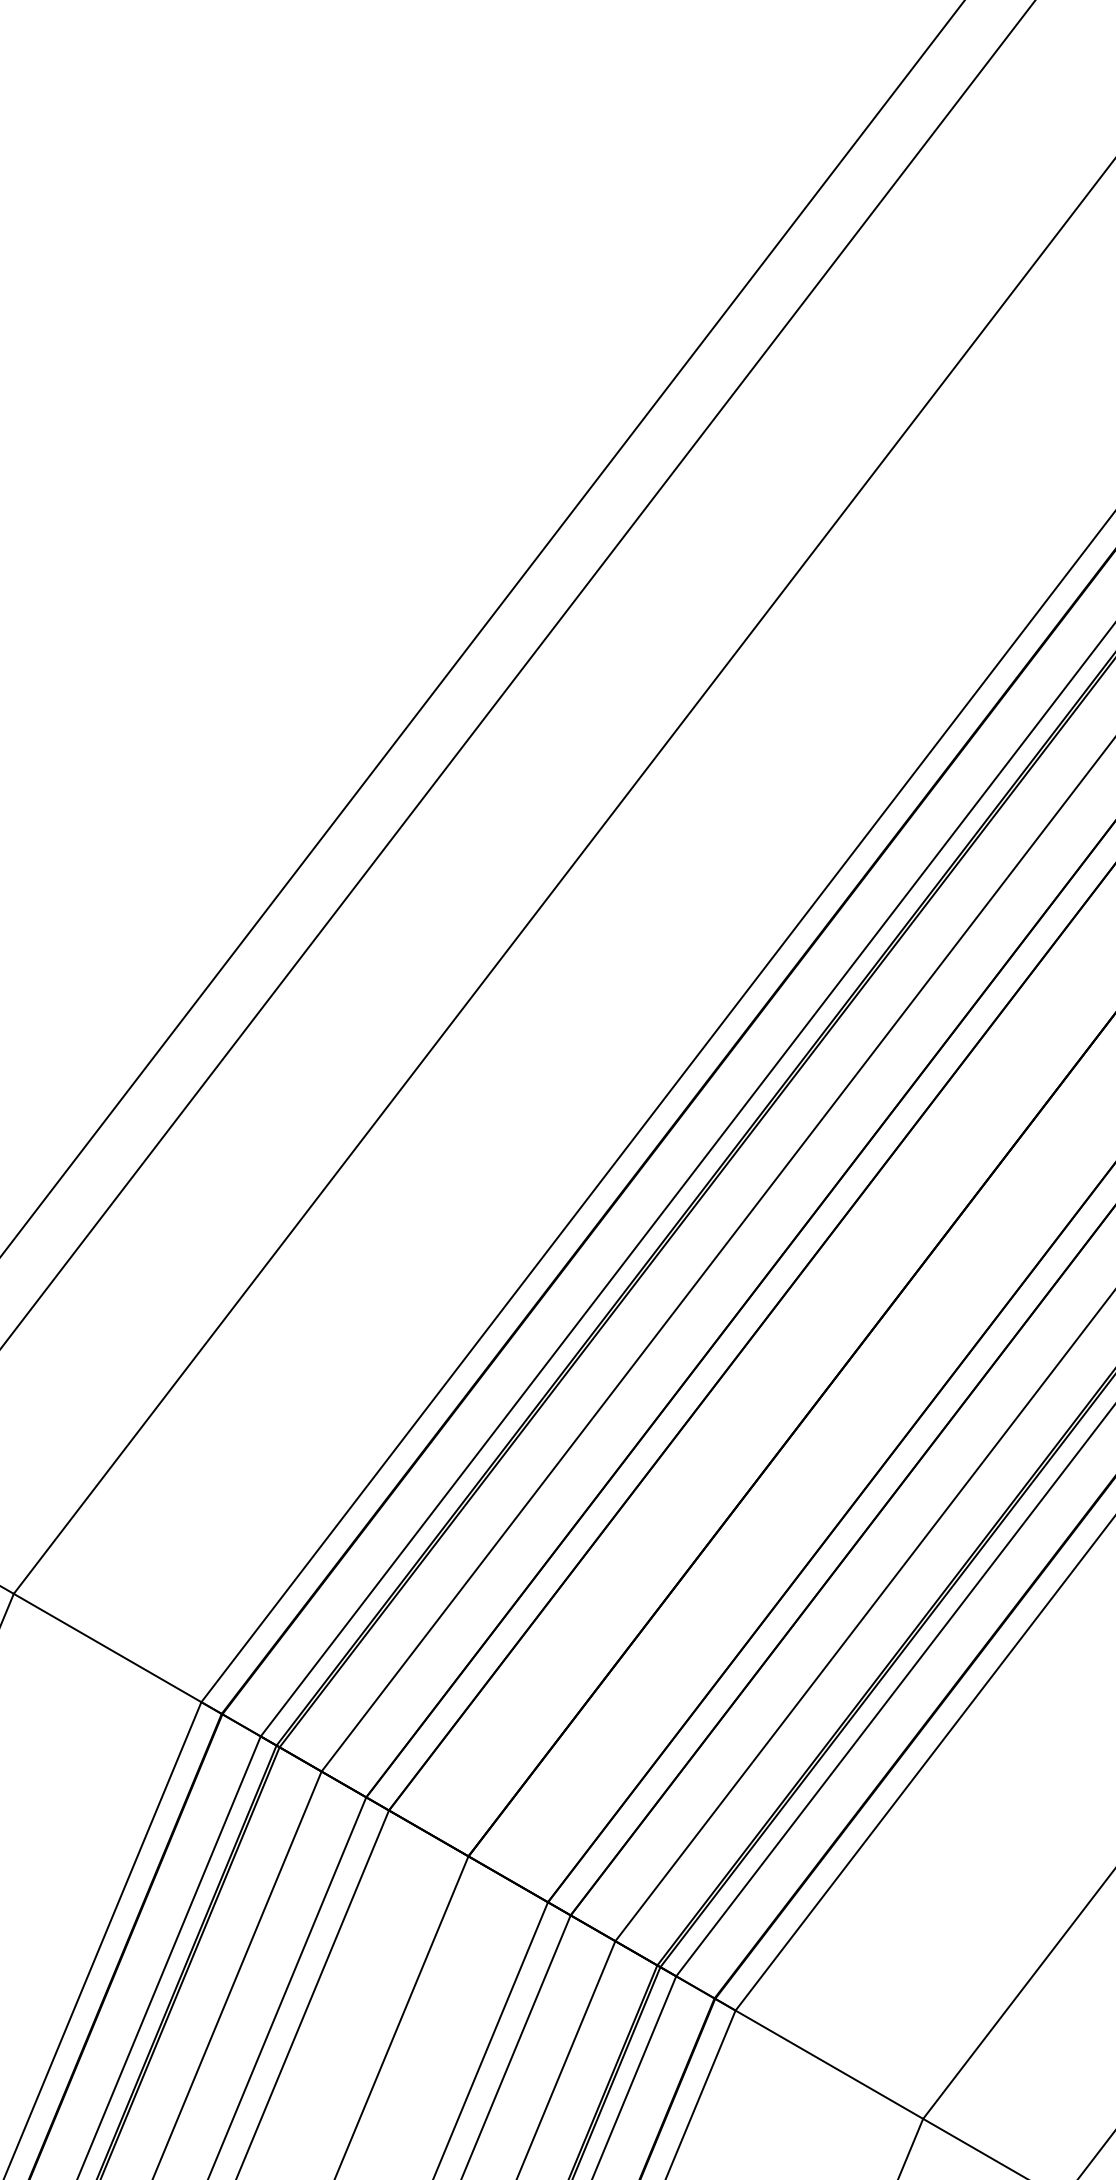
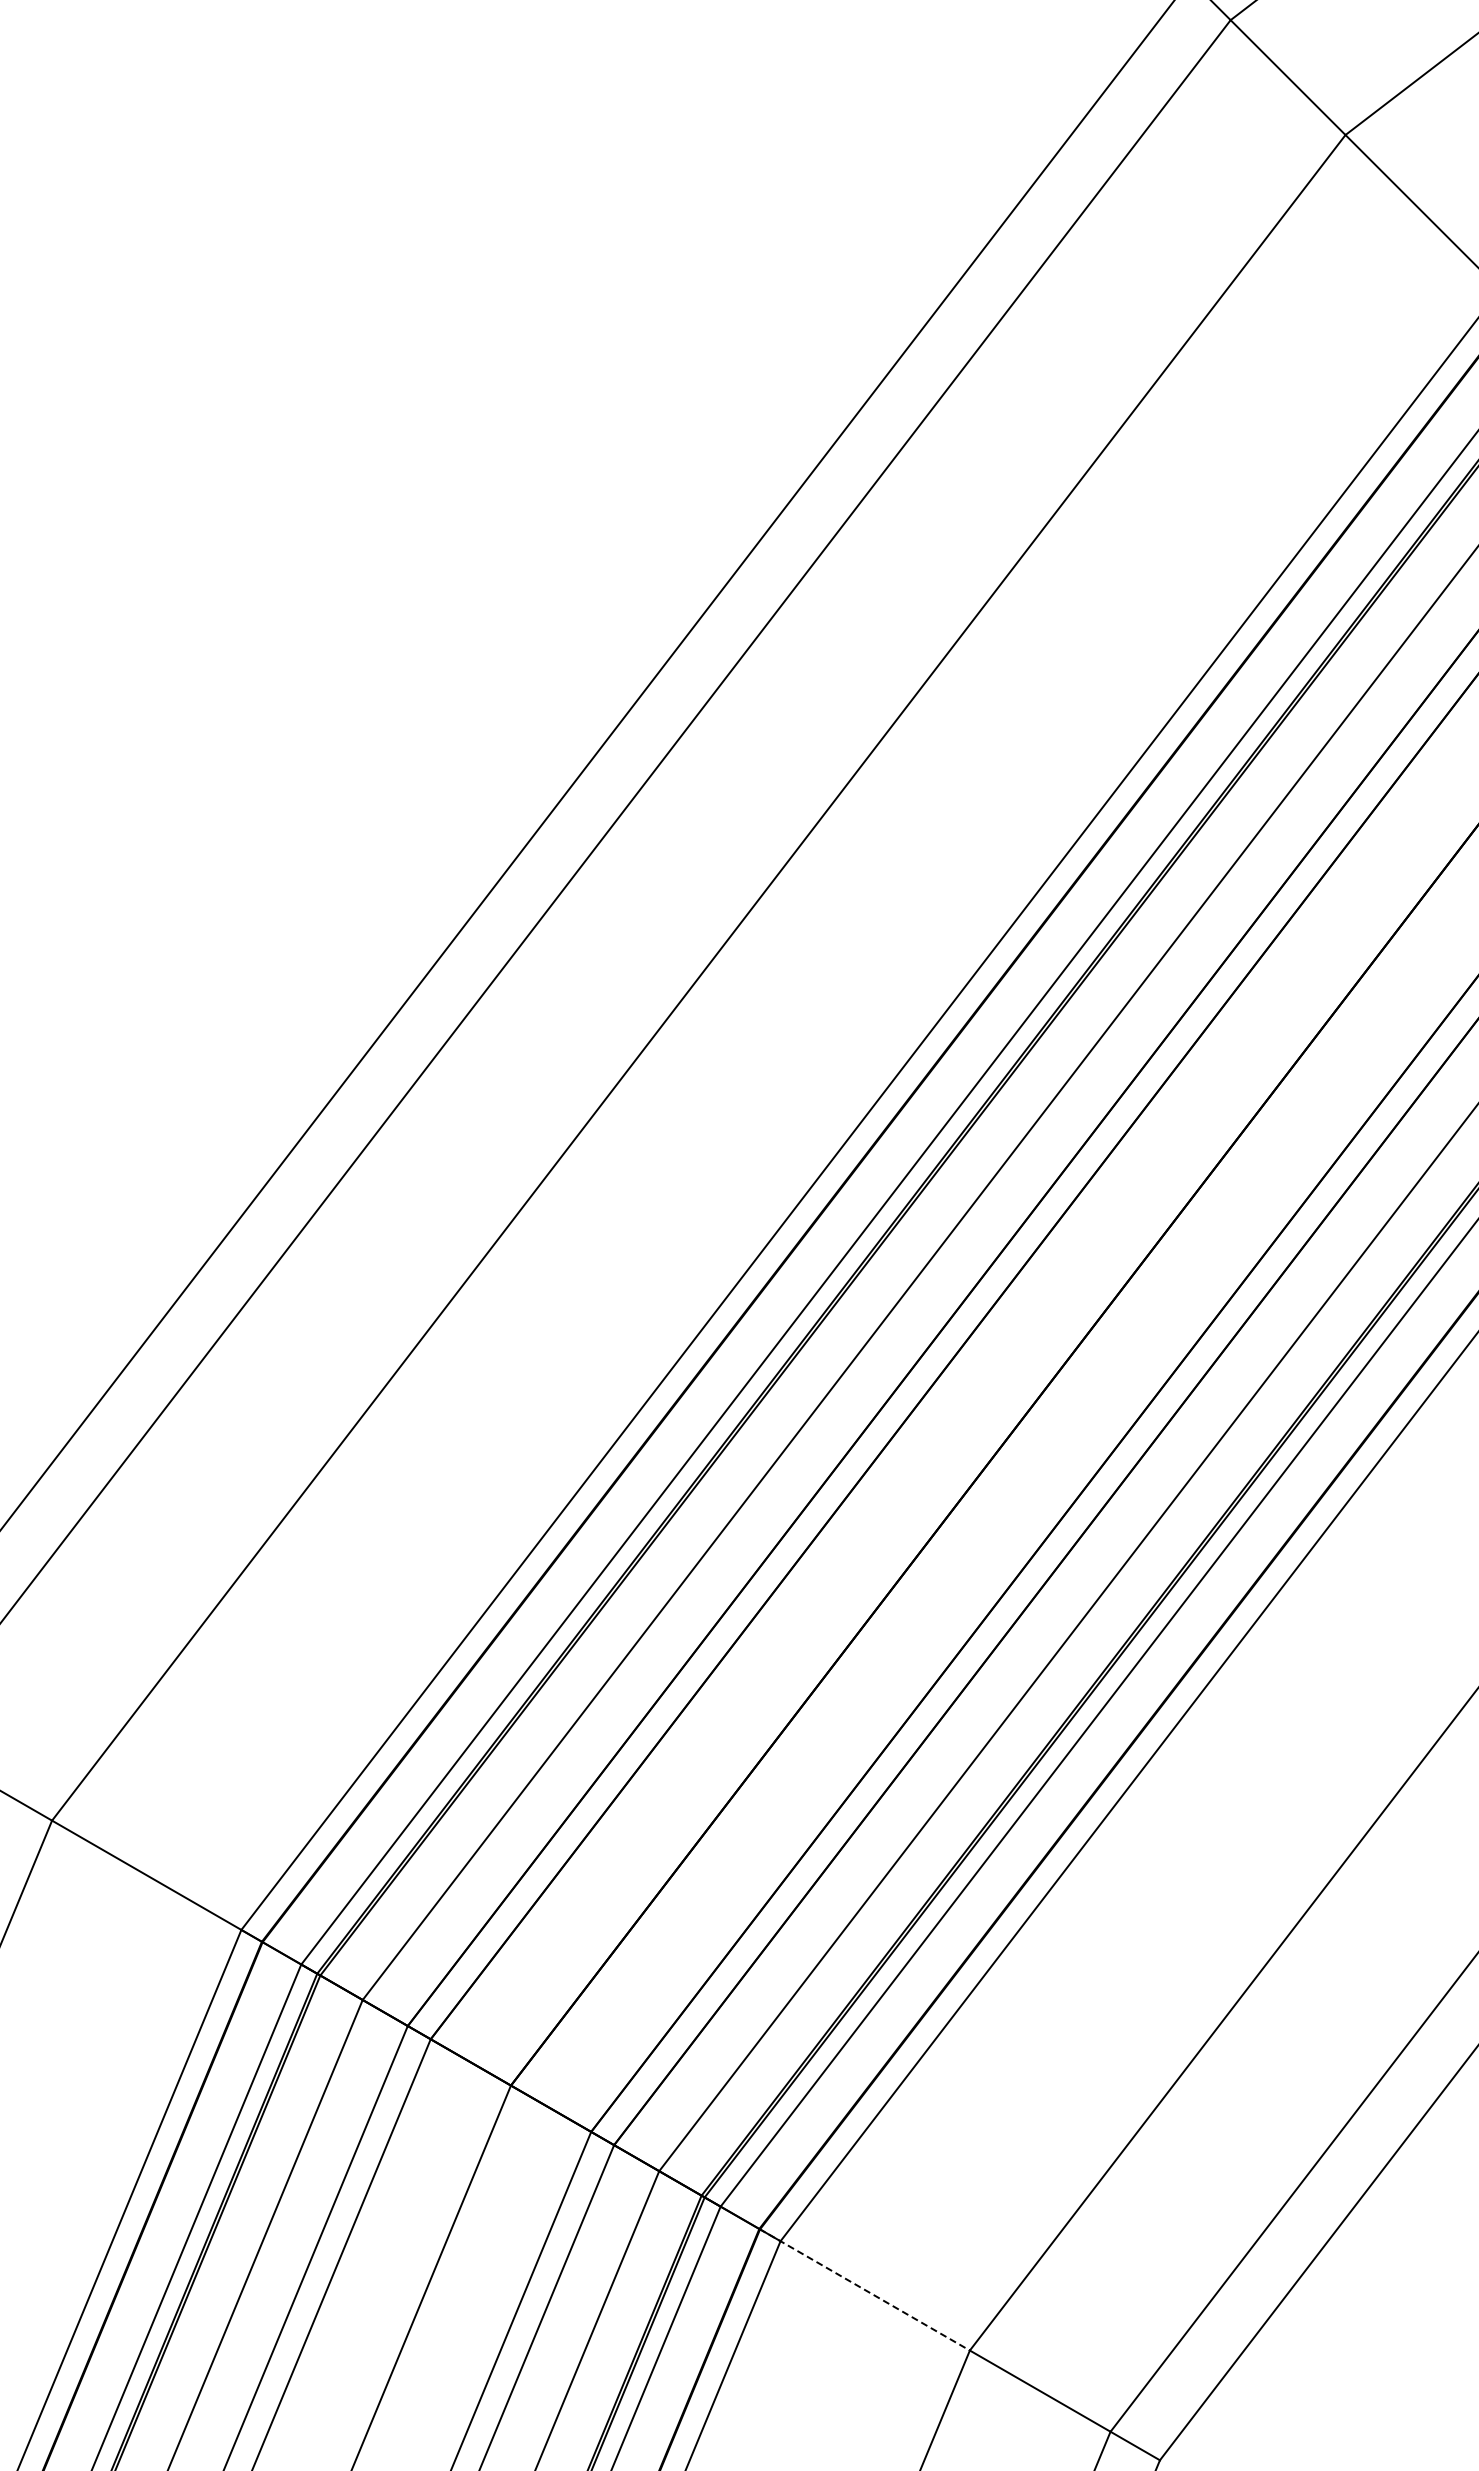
line: (818, 2058) -> (864, 2289), solid -> dashed

